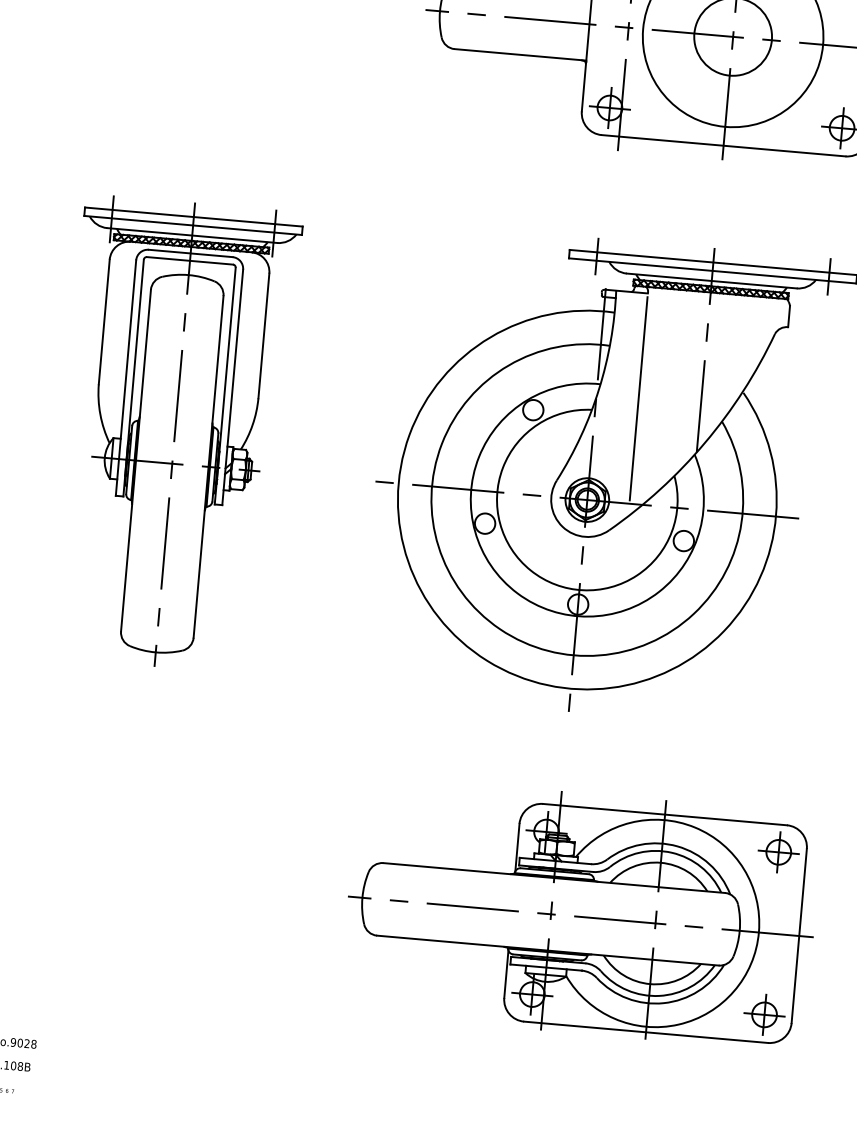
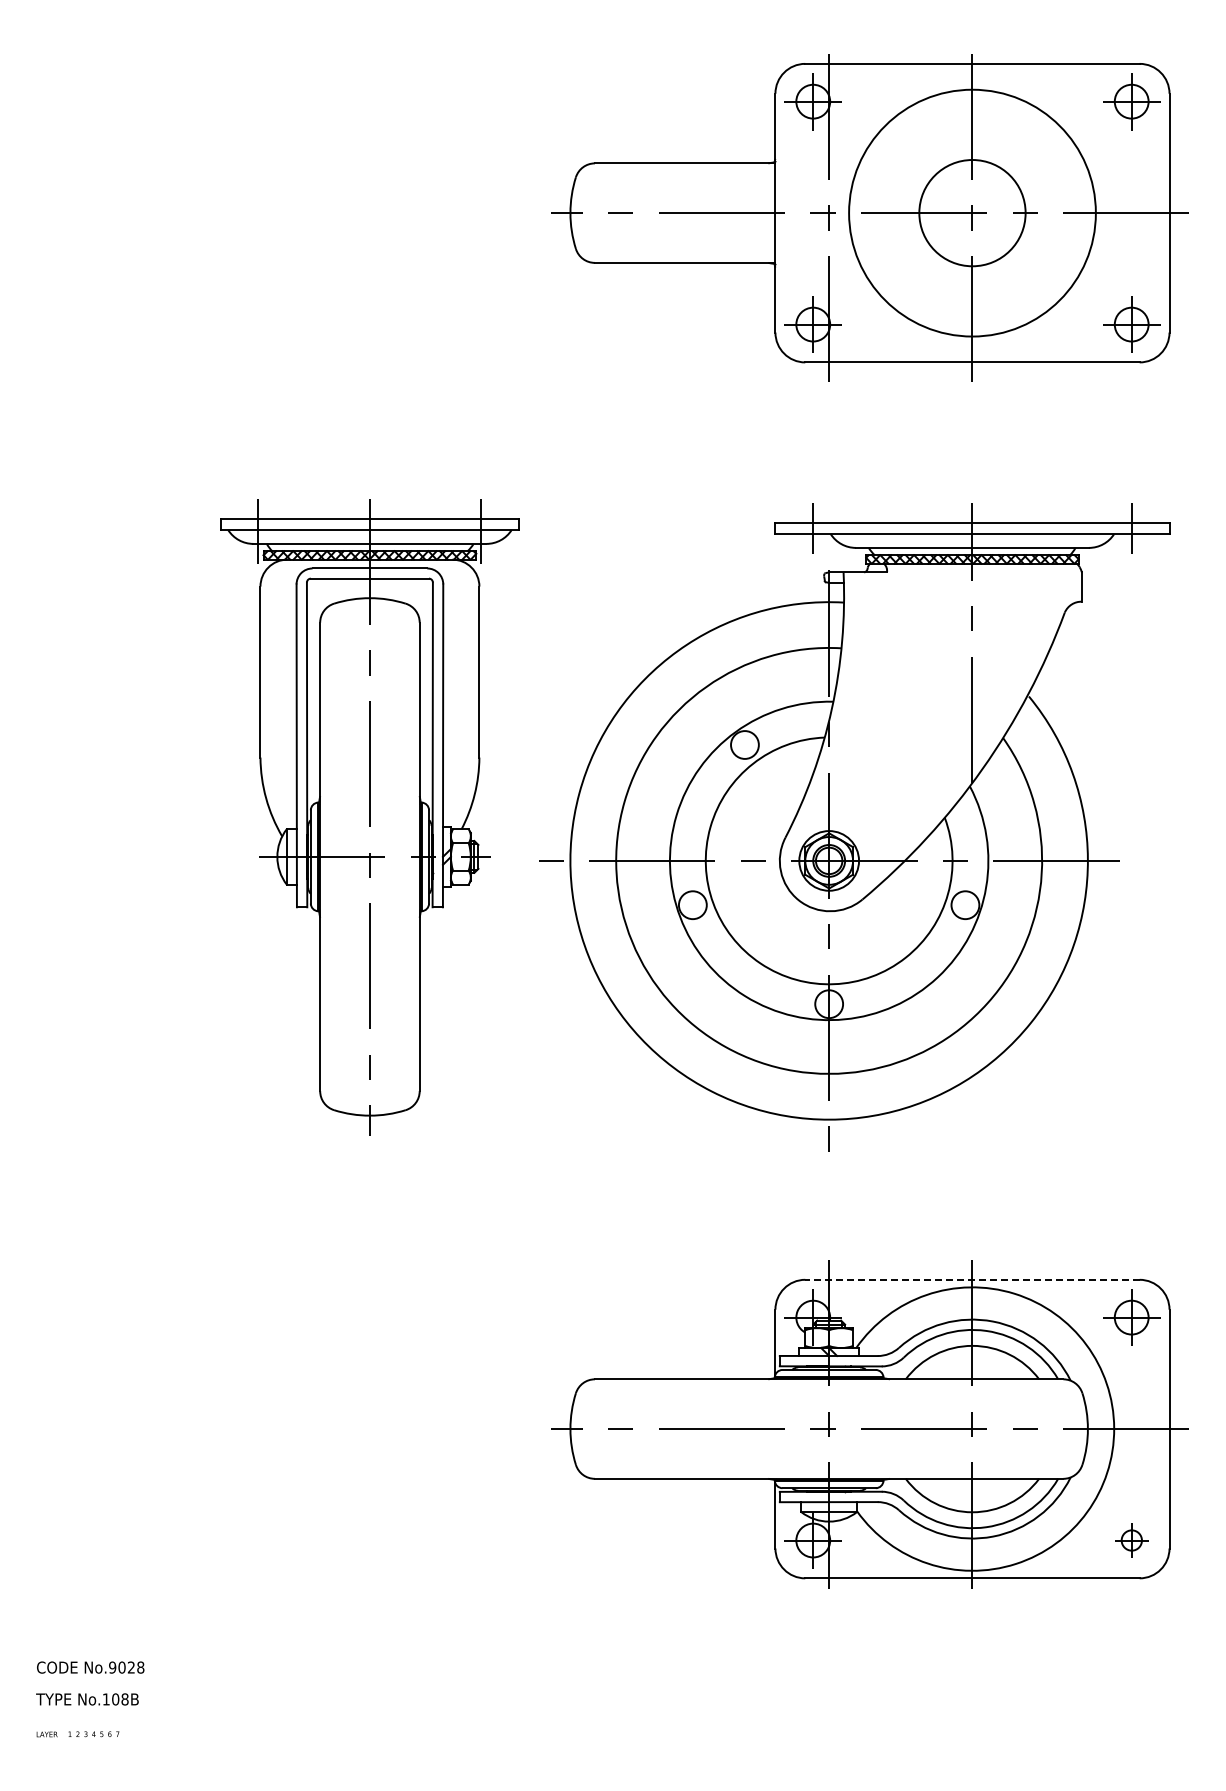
line: (638, 398) -> (886, 716), removed
part: (174, 434) -> (369, 817), moved
line: (664, 814) -> (971, 1279), solid -> dashed
part: (764, 1014) -> (1131, 1540), size x0.6

